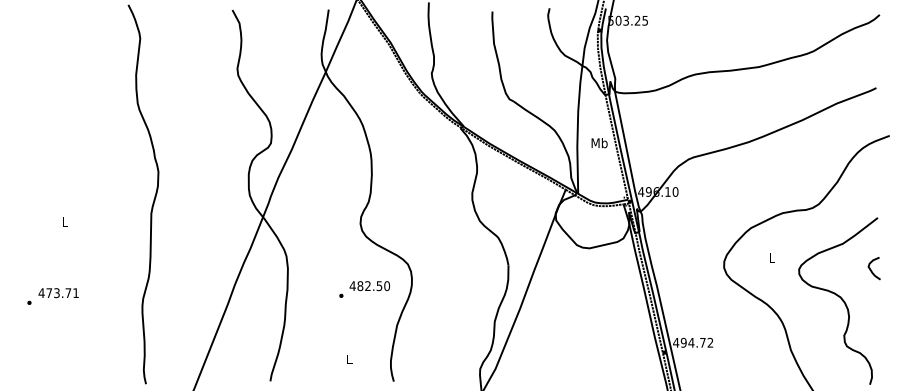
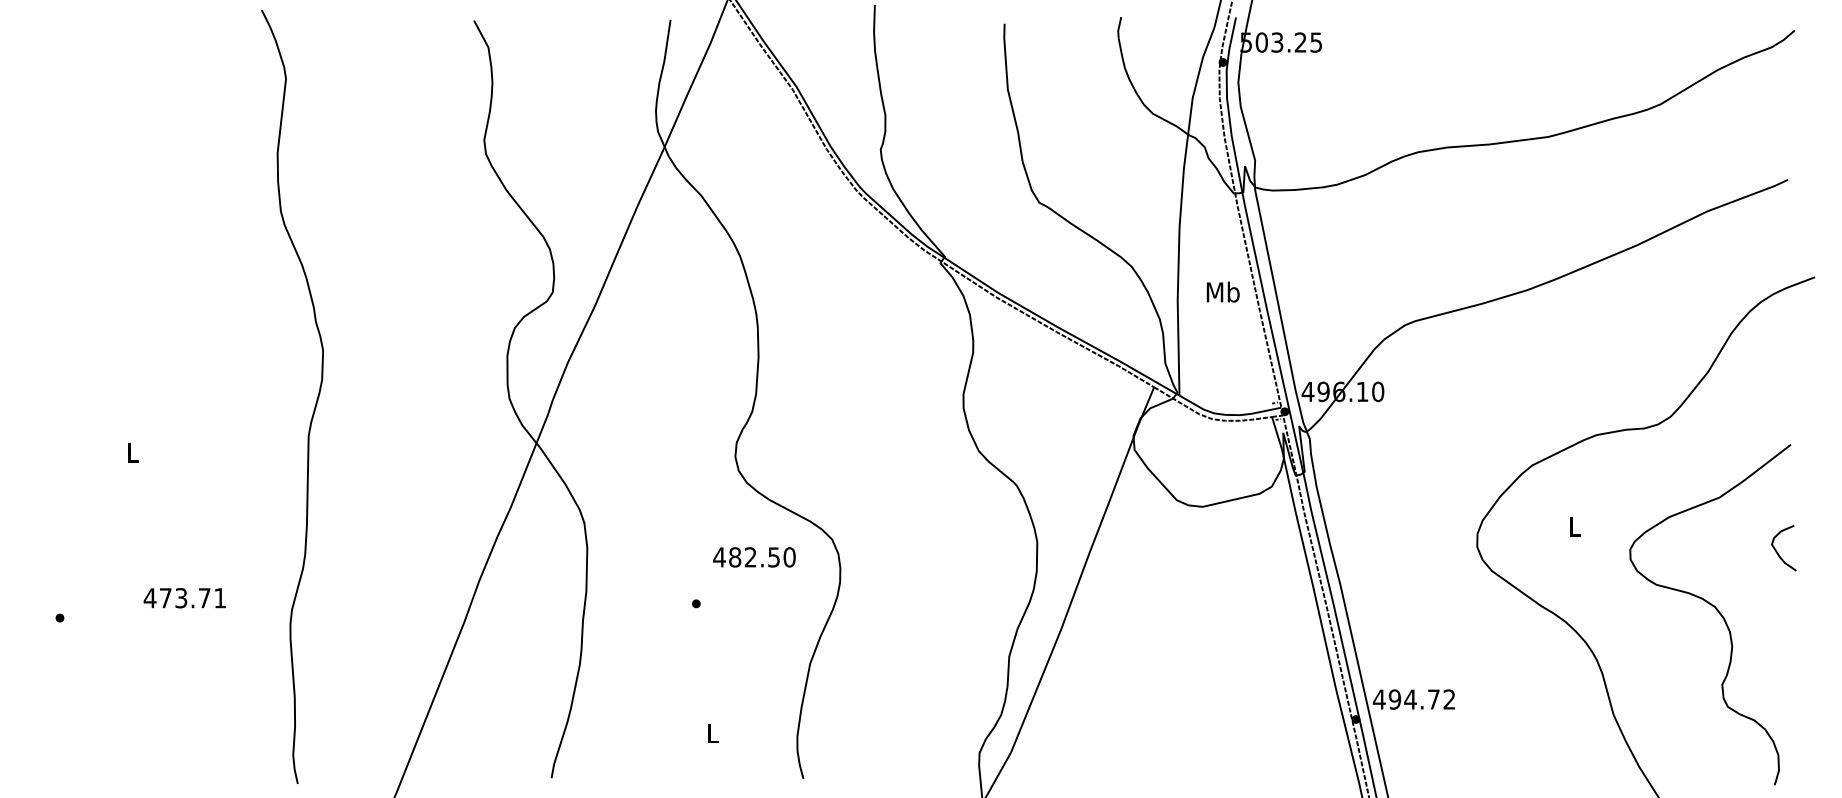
text: (369, 286) -> (753, 558), moved
text: (58, 293) -> (184, 598), moved

